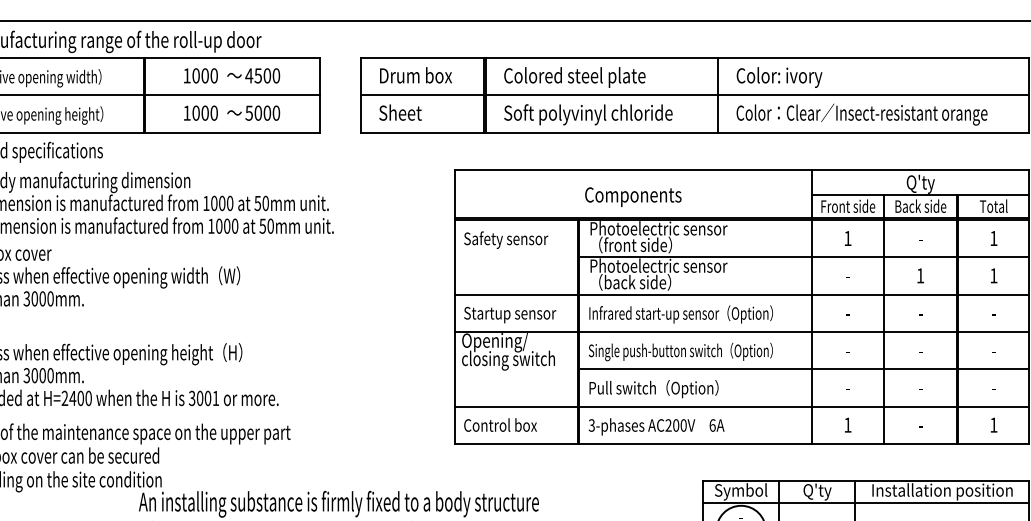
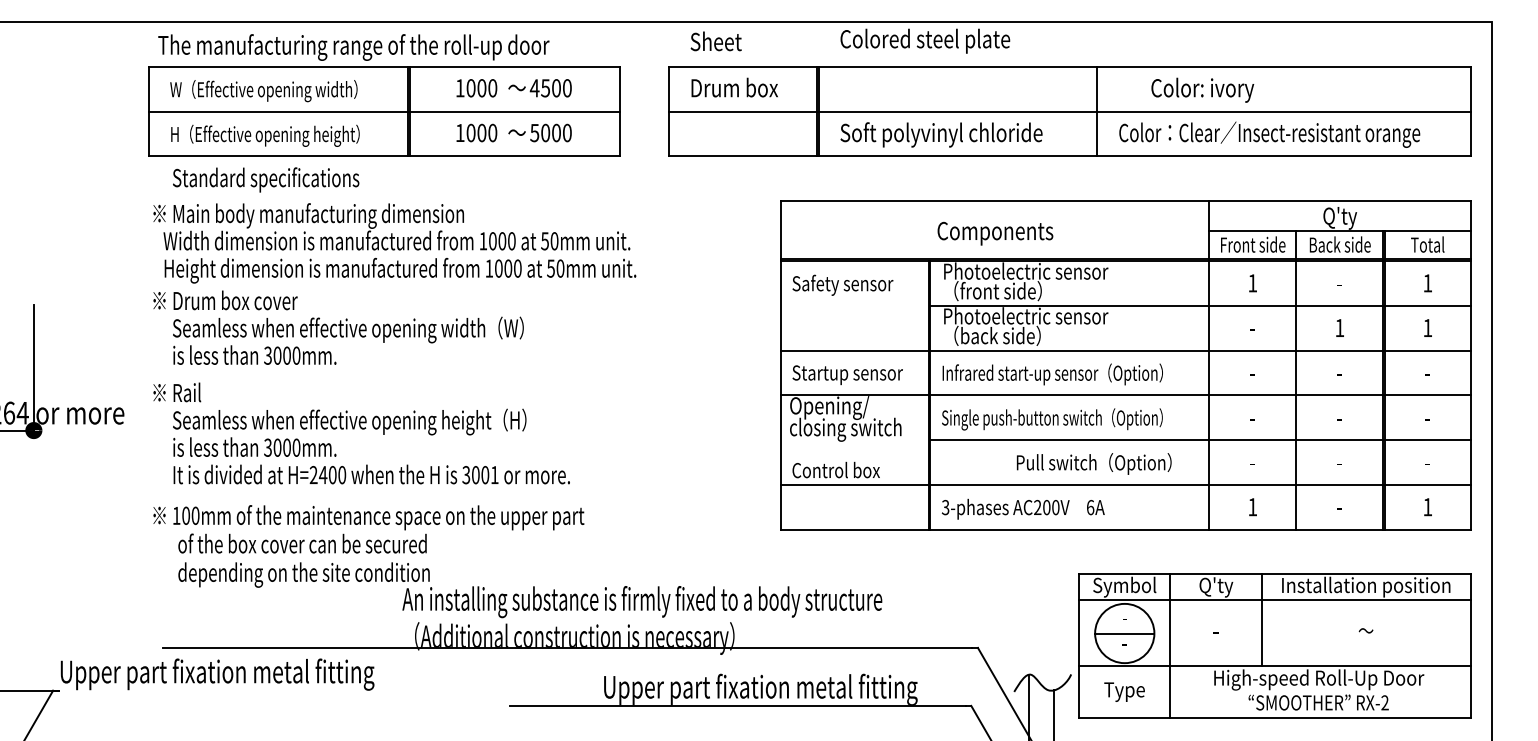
text: (575, 76) -> (925, 40), moved
text: (779, 76) -> (1202, 89), moved
text: (399, 112) -> (715, 41), moved
text: (653, 388) -> (1093, 463), moved
text: (499, 424) -> (835, 469), moved

